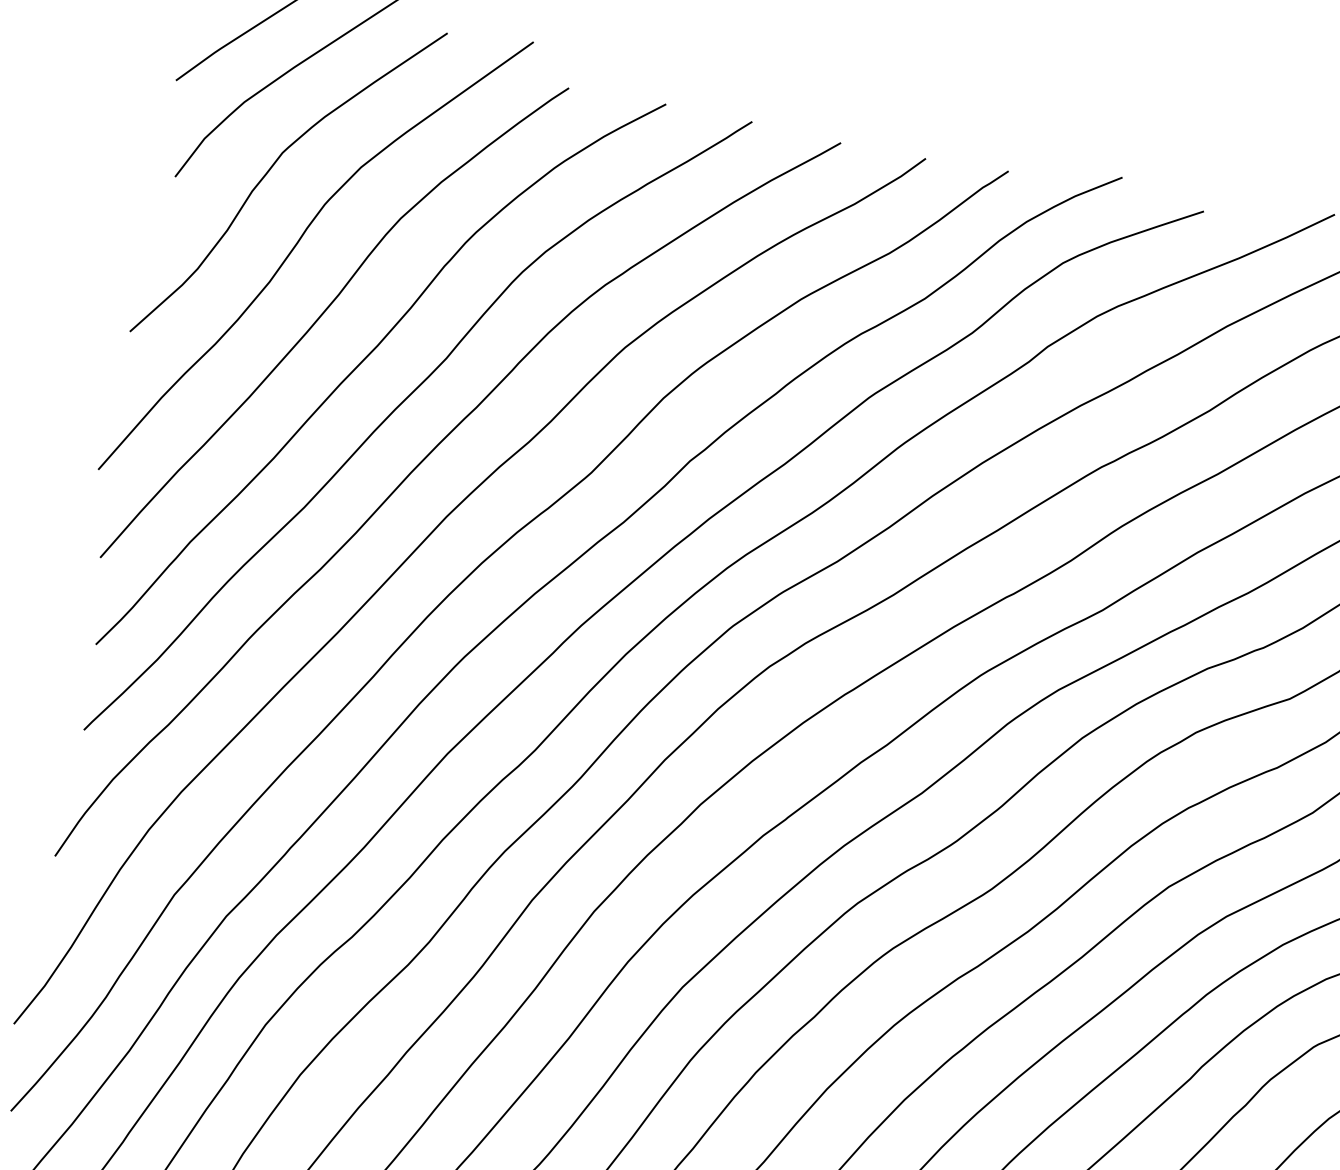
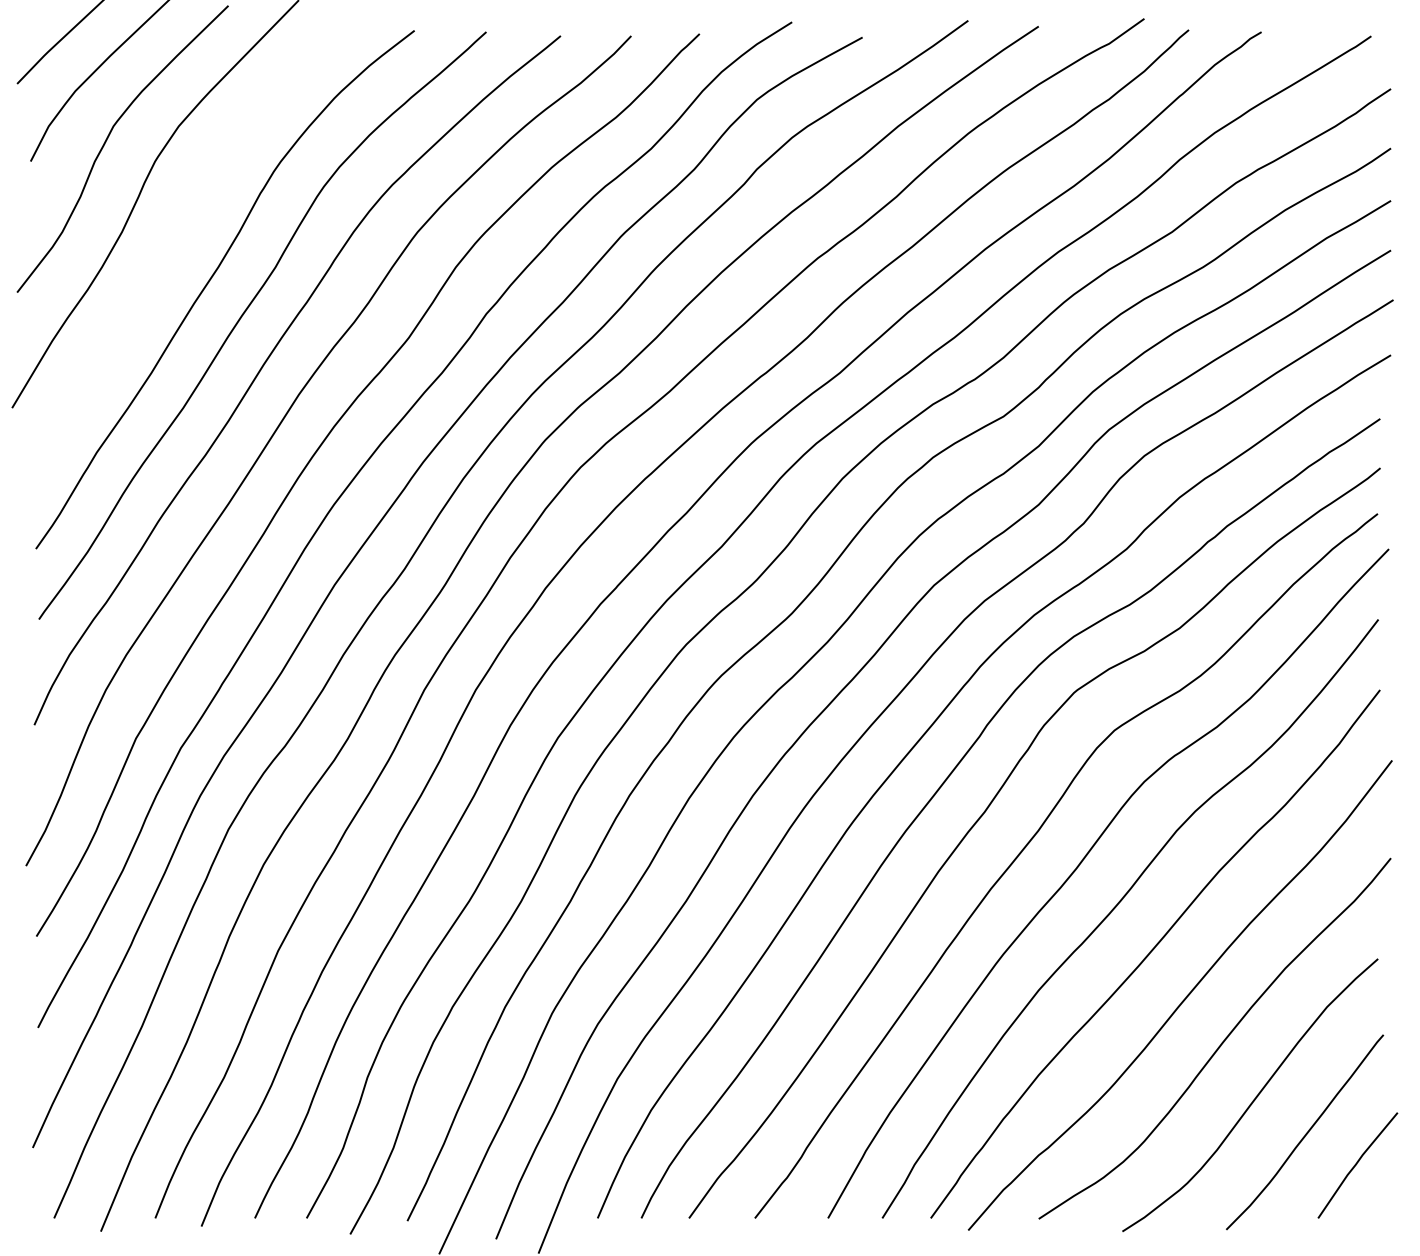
curve: (323, 314) -> (170, 250), removed

